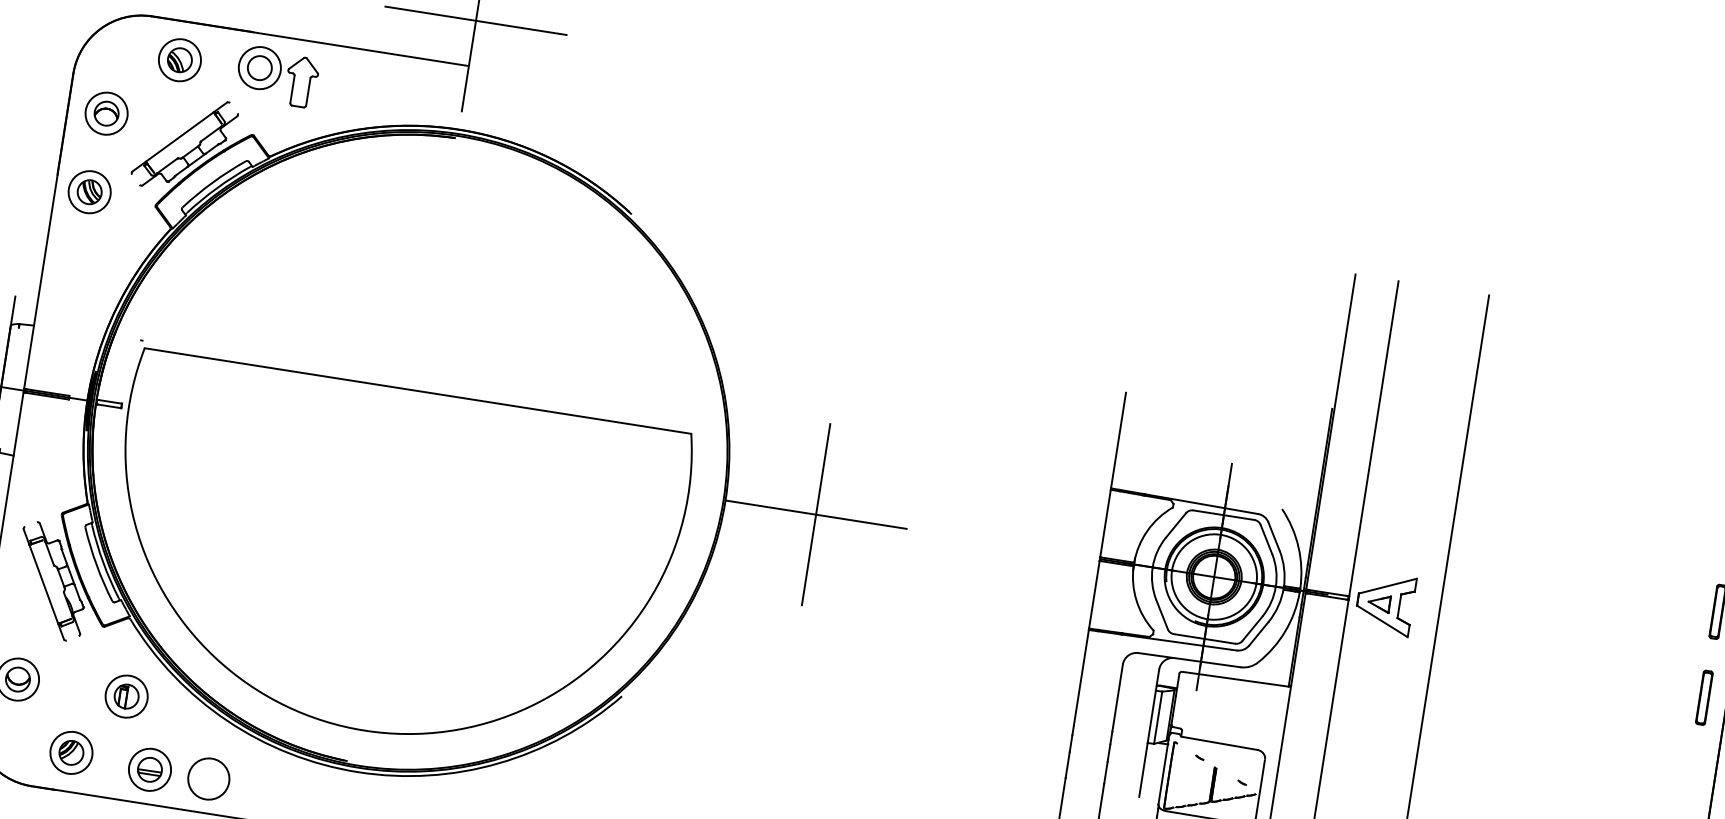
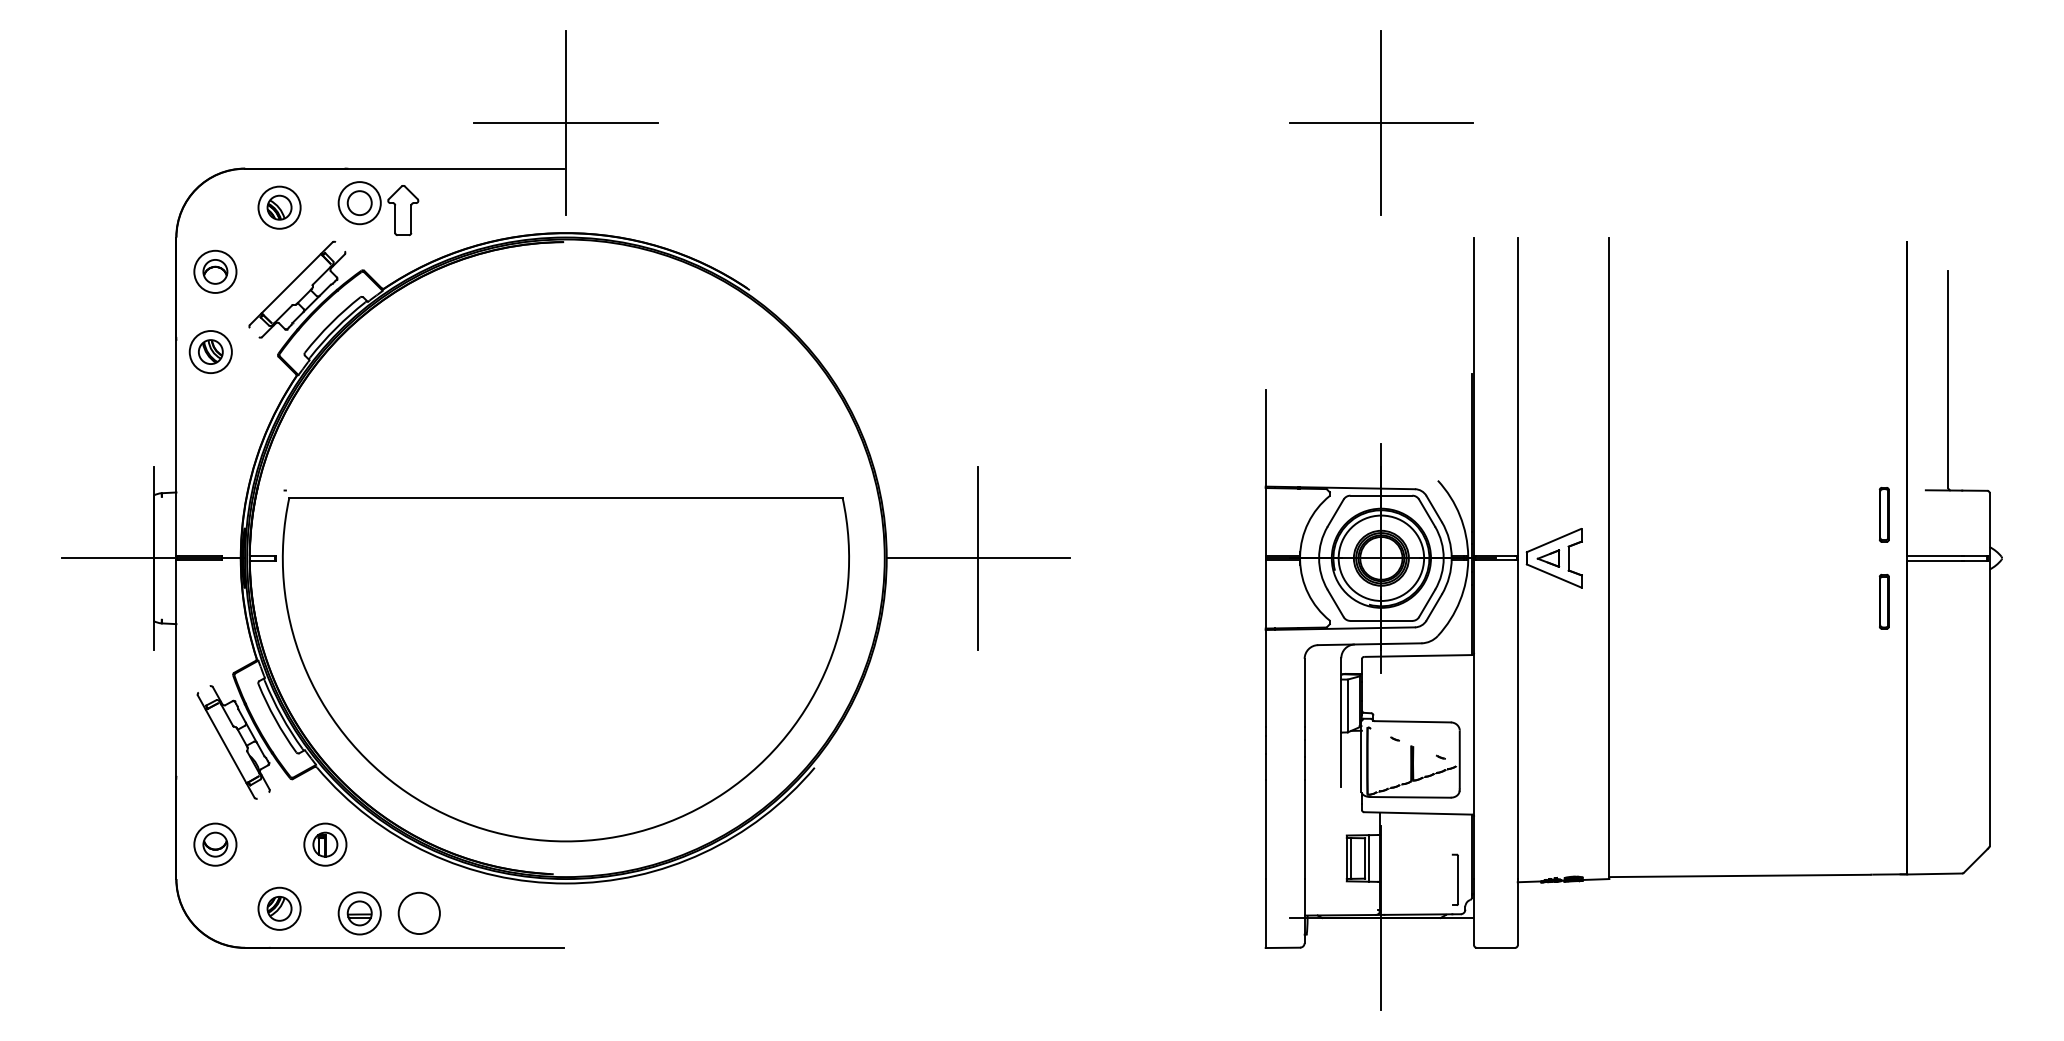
part: (1281, 146) -> (1381, 122), added

